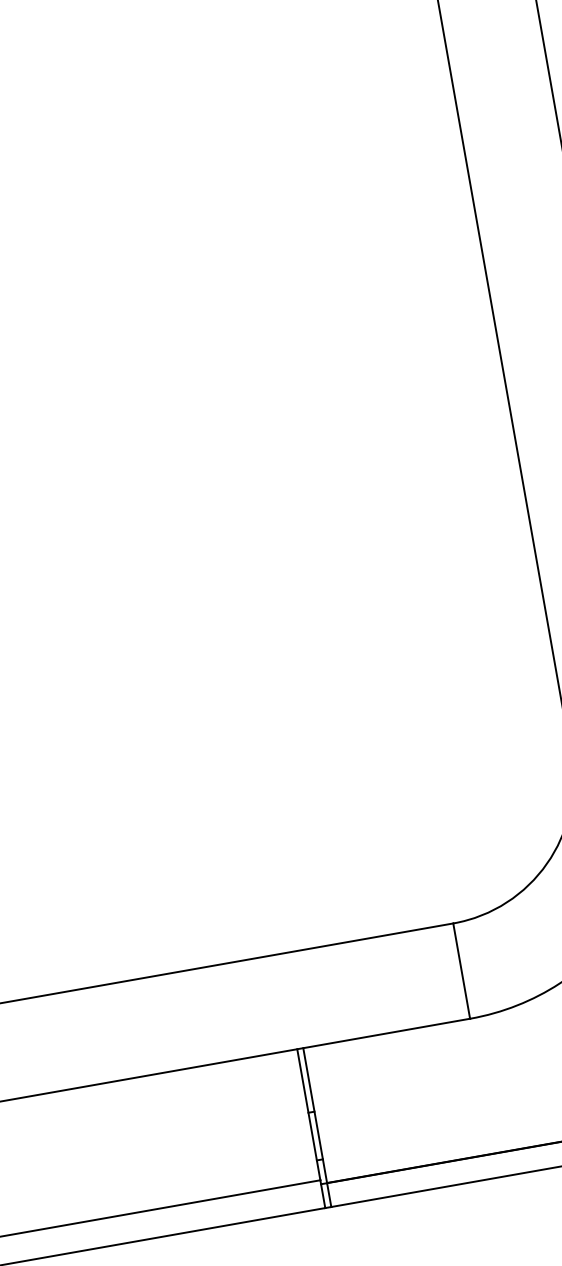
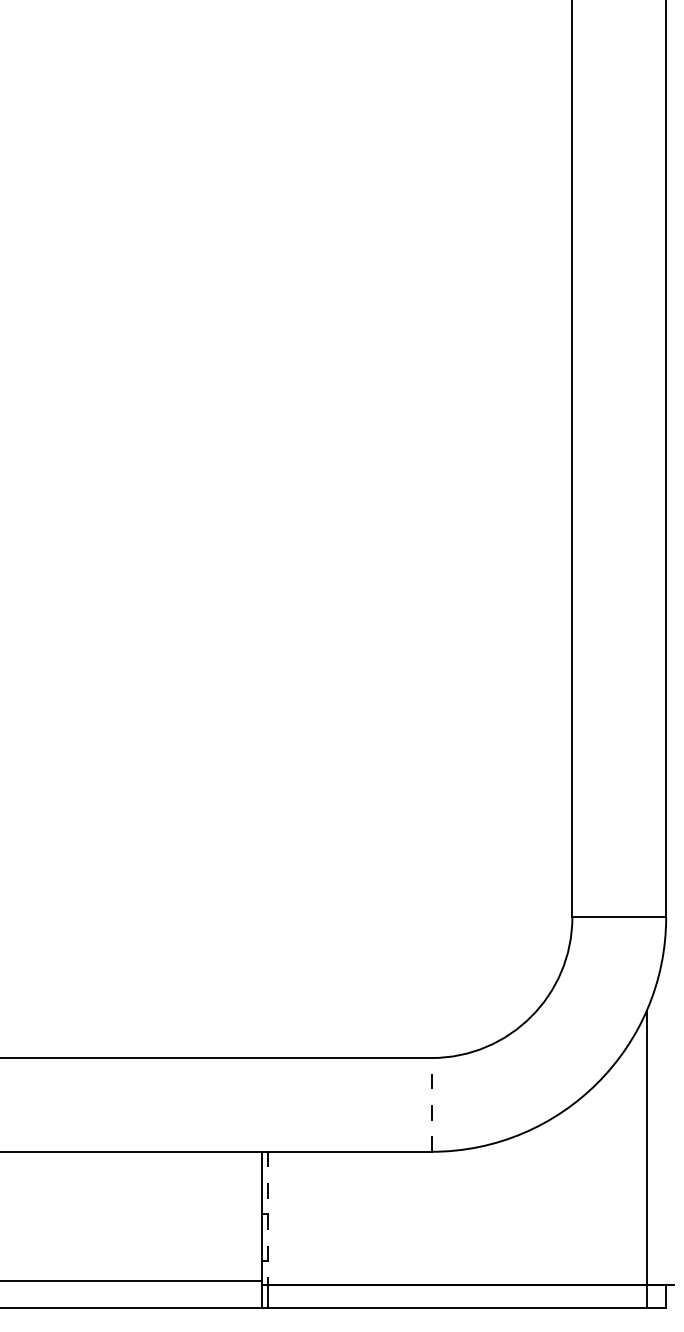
line: (461, 970) -> (431, 1104), solid -> dashed
line: (315, 1115) -> (267, 1218), solid -> dashed

